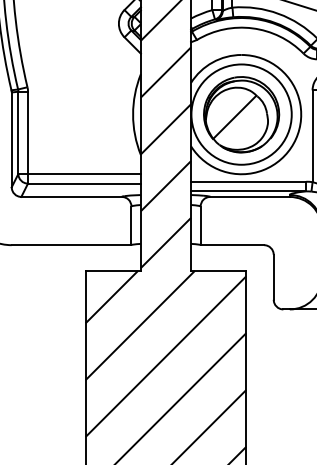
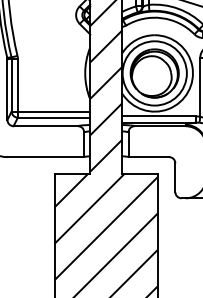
hatch: (234, 116) -> (150, 74), removed

